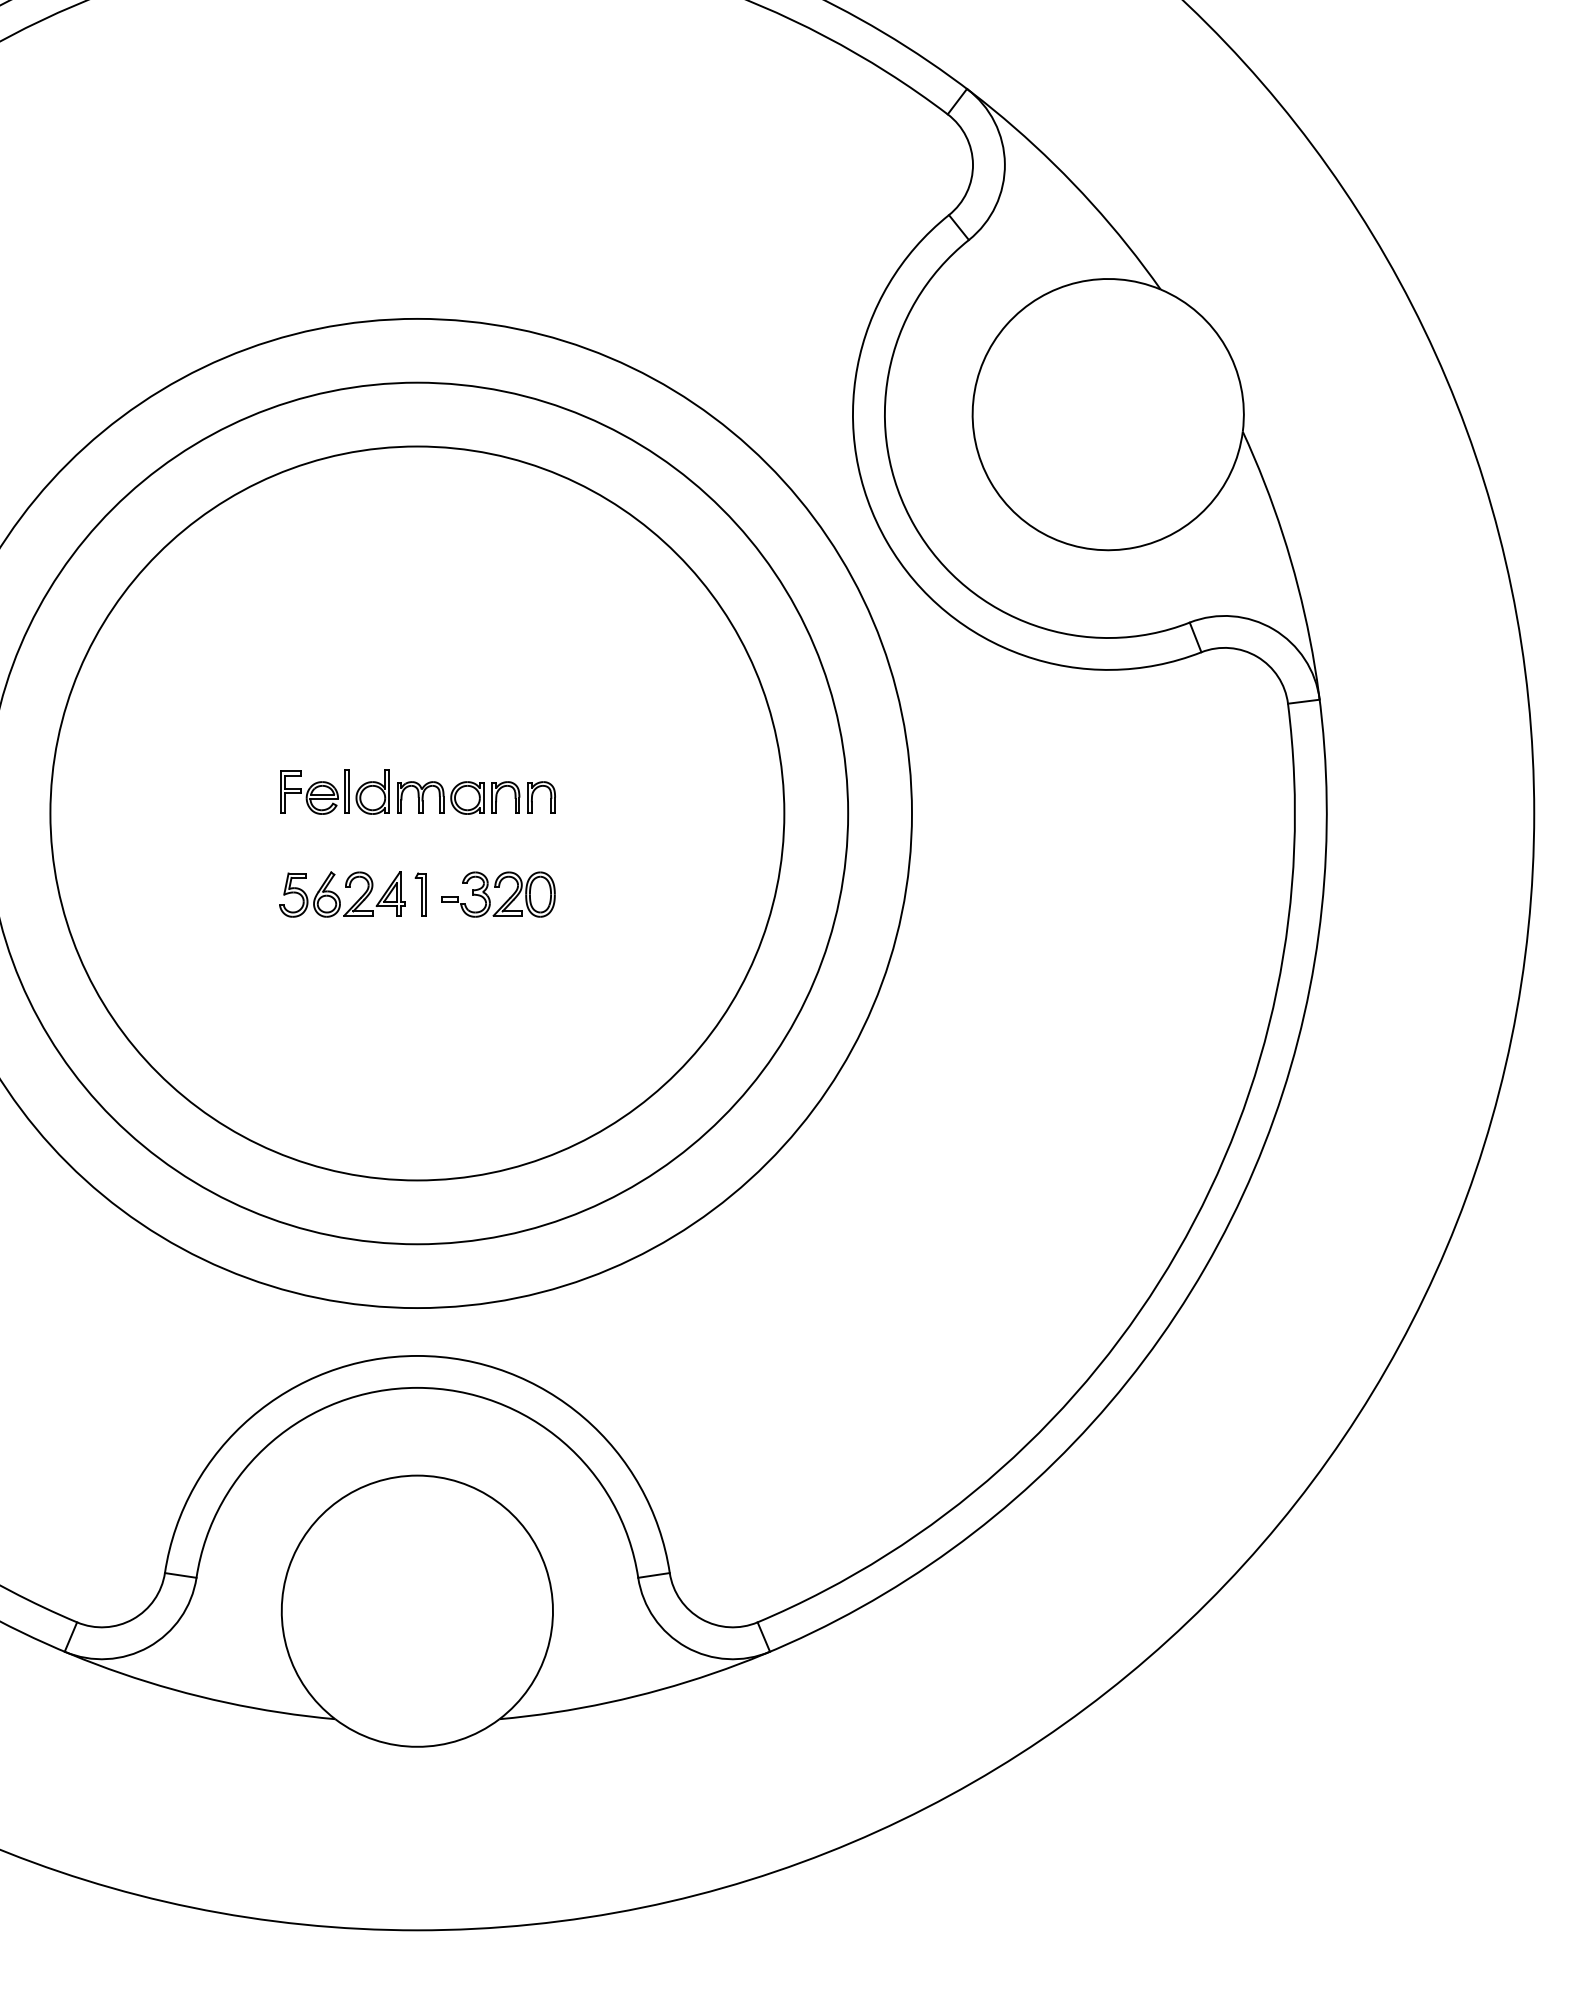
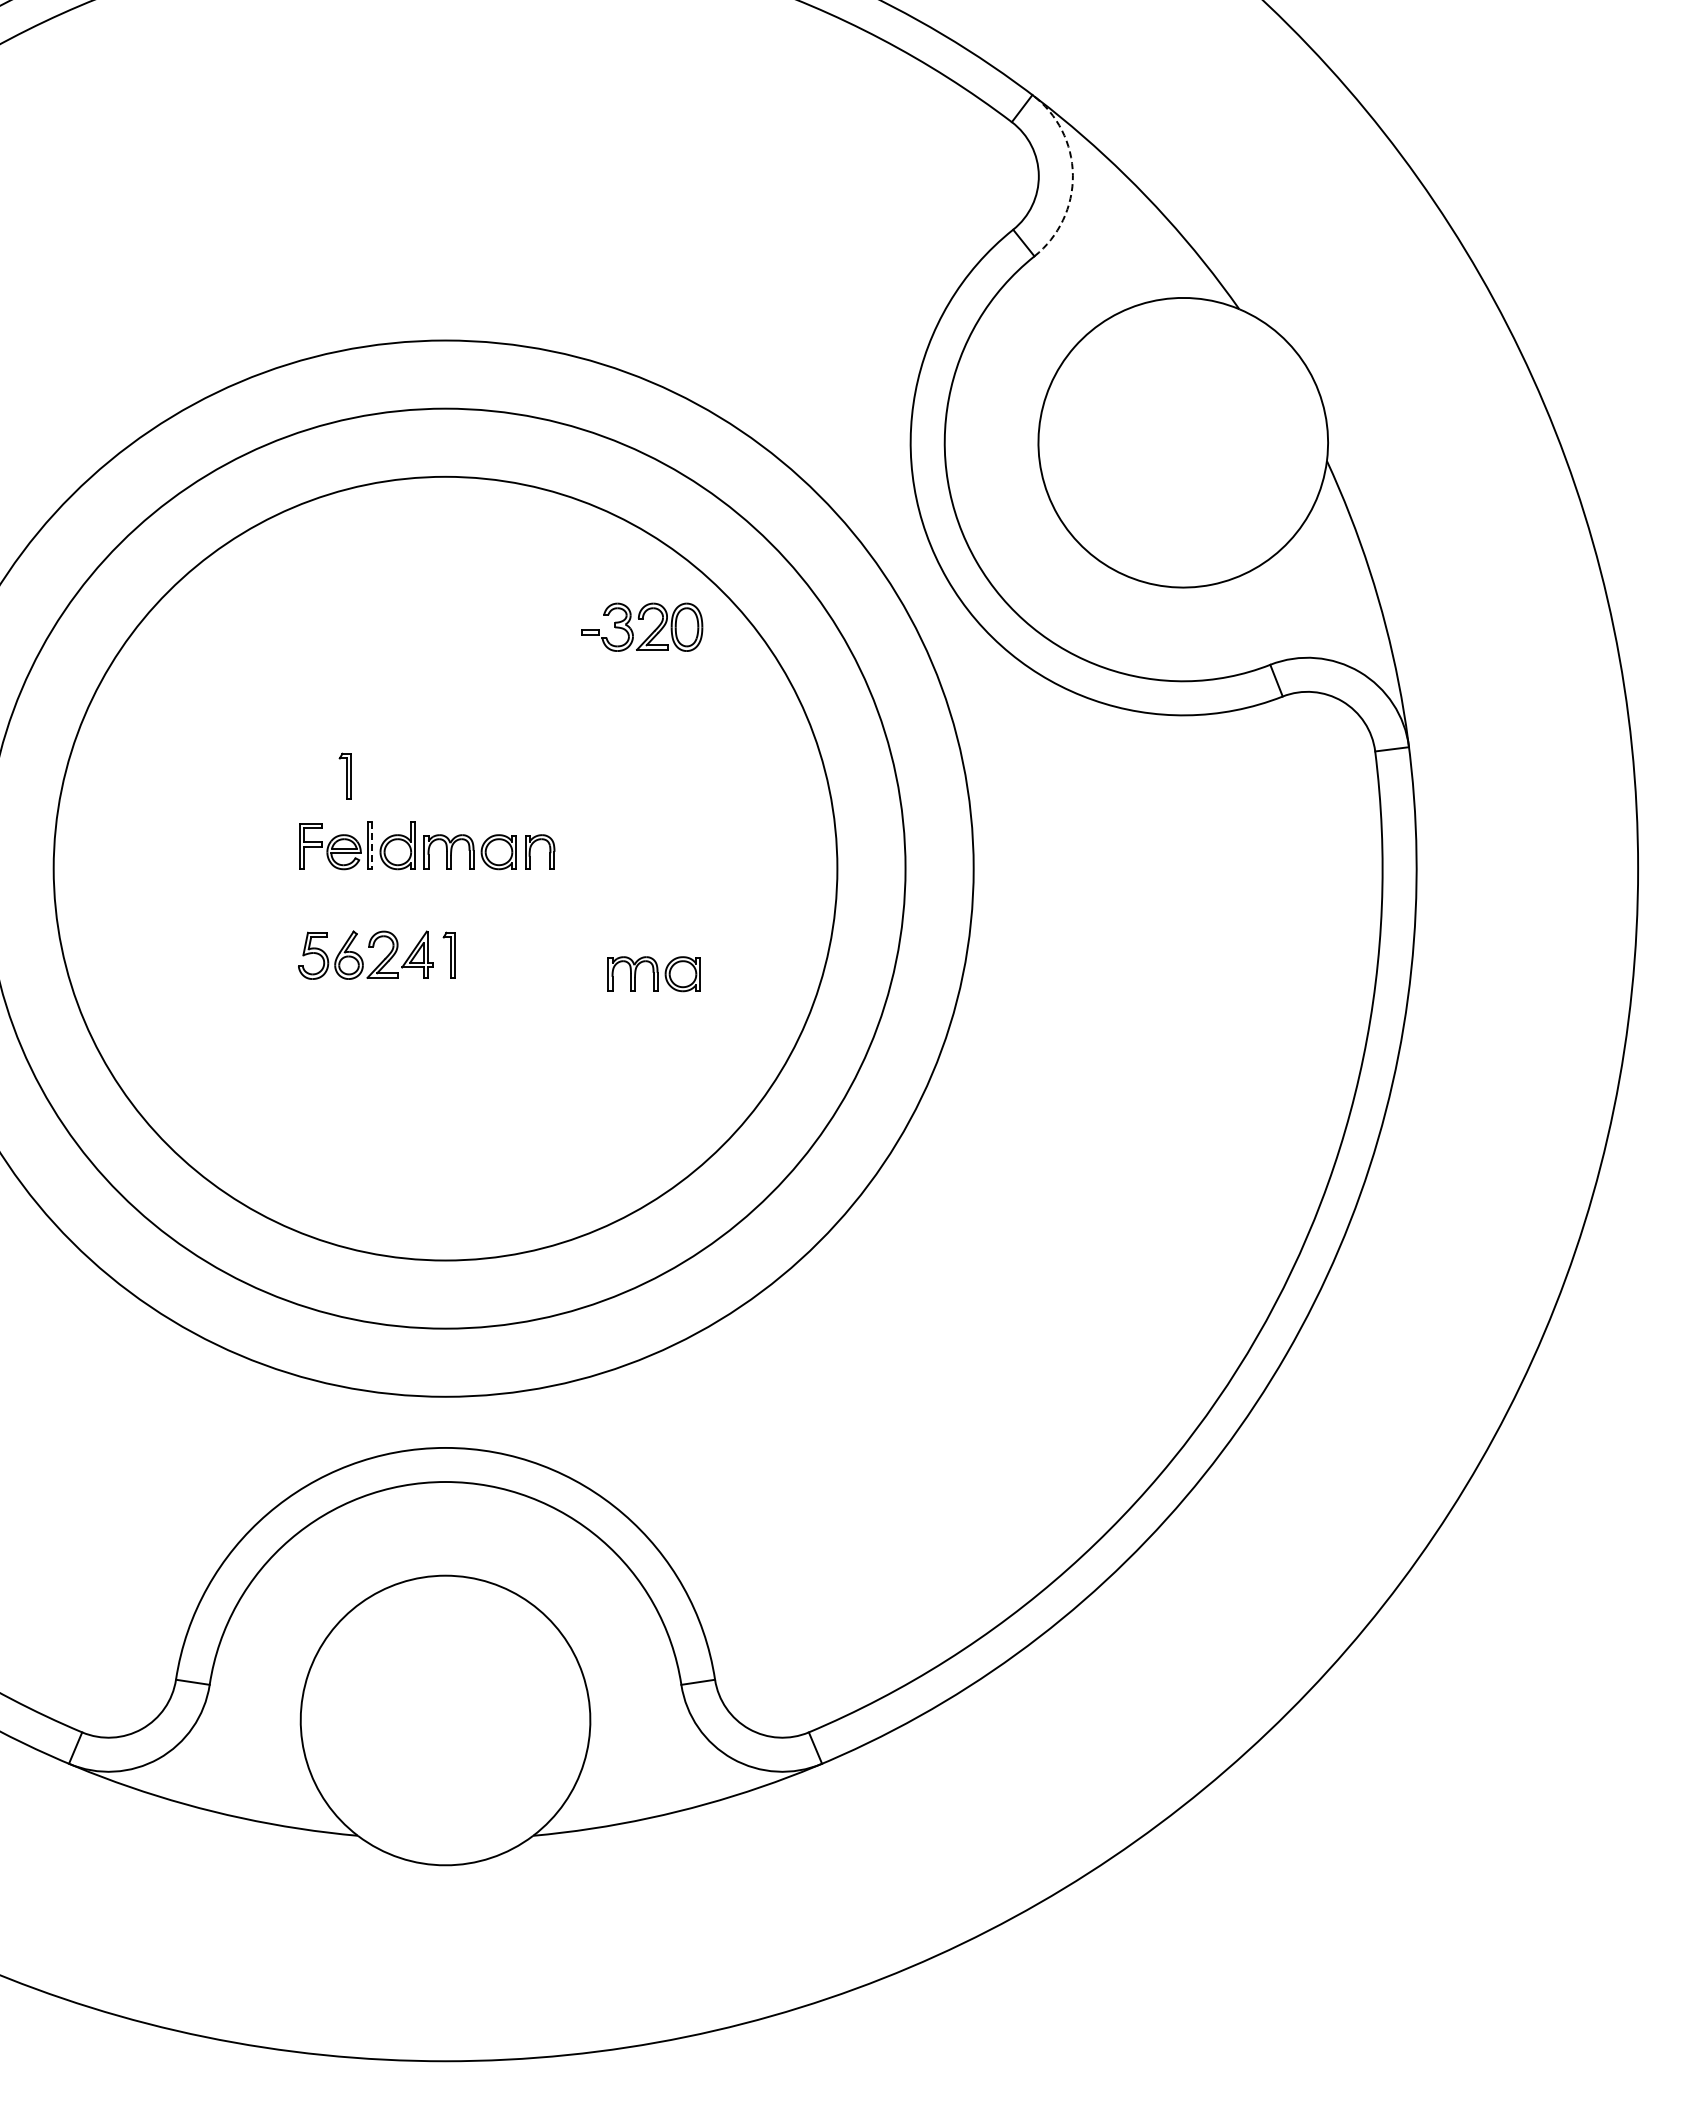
arc: (1004, 164) -> (1072, 175), solid -> dashed
part: (322, 726) -> (344, 775), added
line: (348, 792) -> (372, 846), solid -> dashed
part: (550, 797) -> (587, 851), removed
part: (498, 887) -> (642, 619), moved
part: (612, 912) -> (653, 974), added

